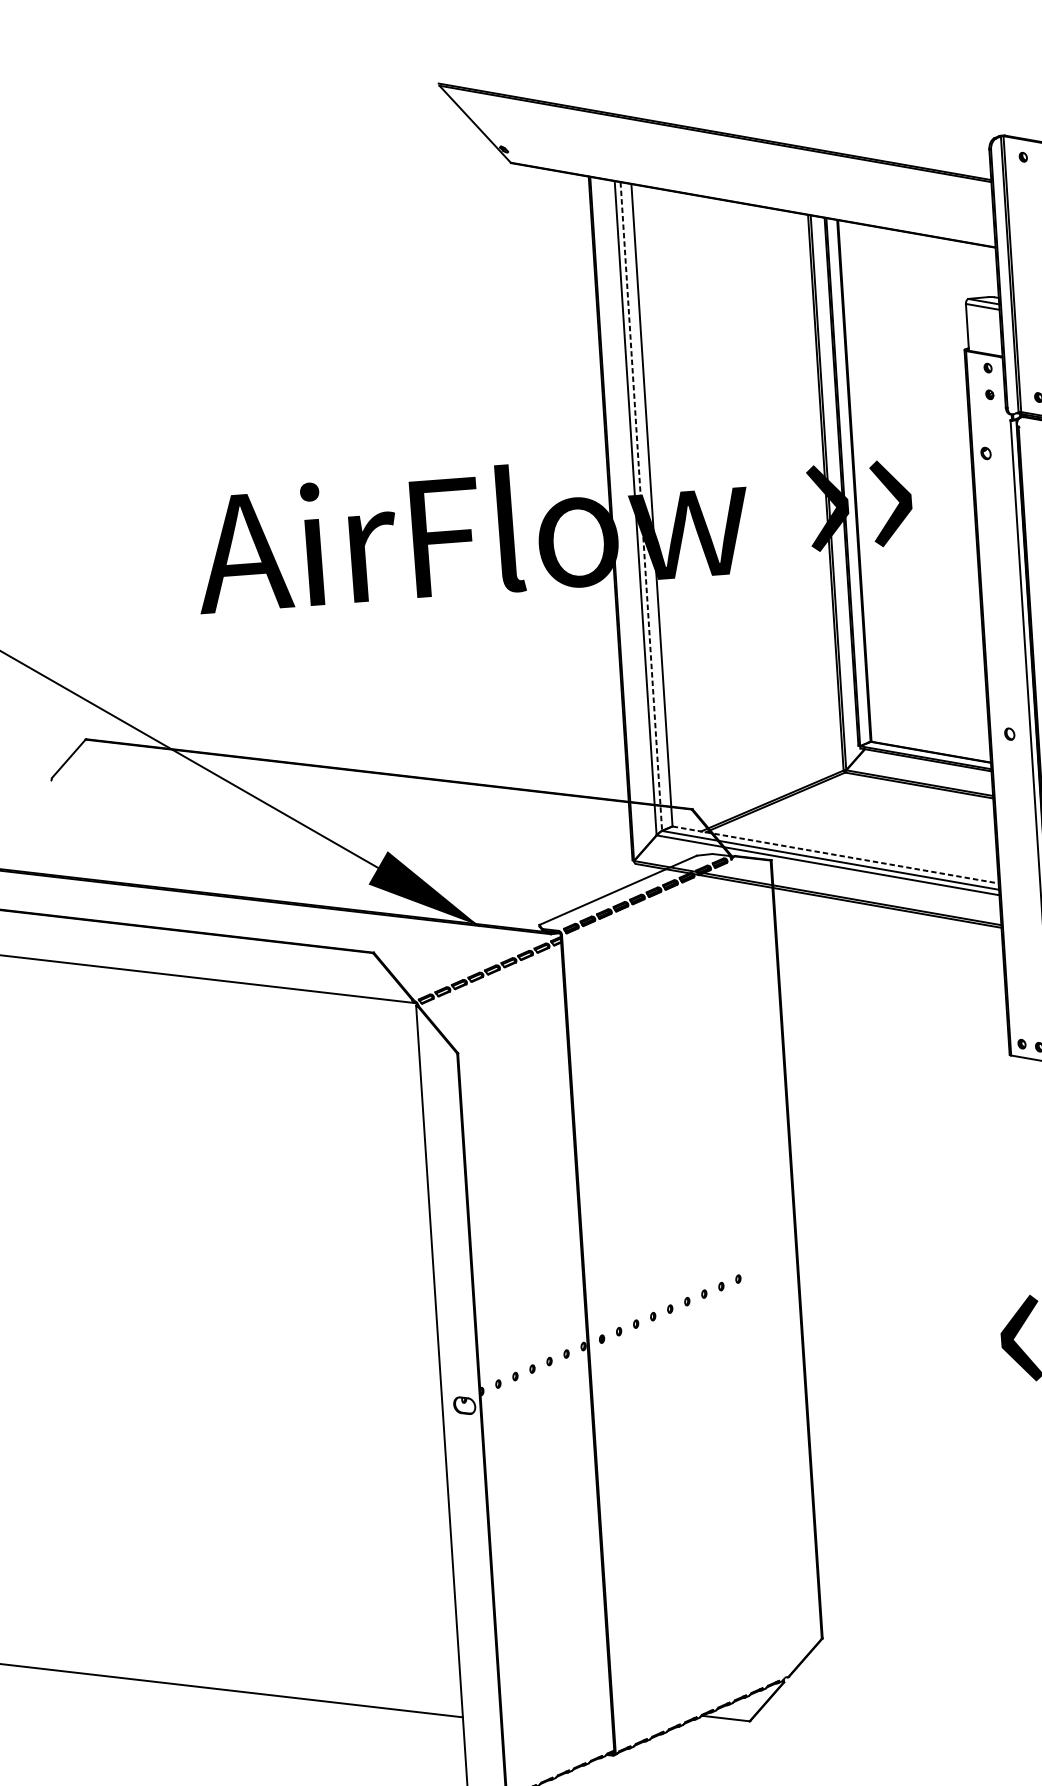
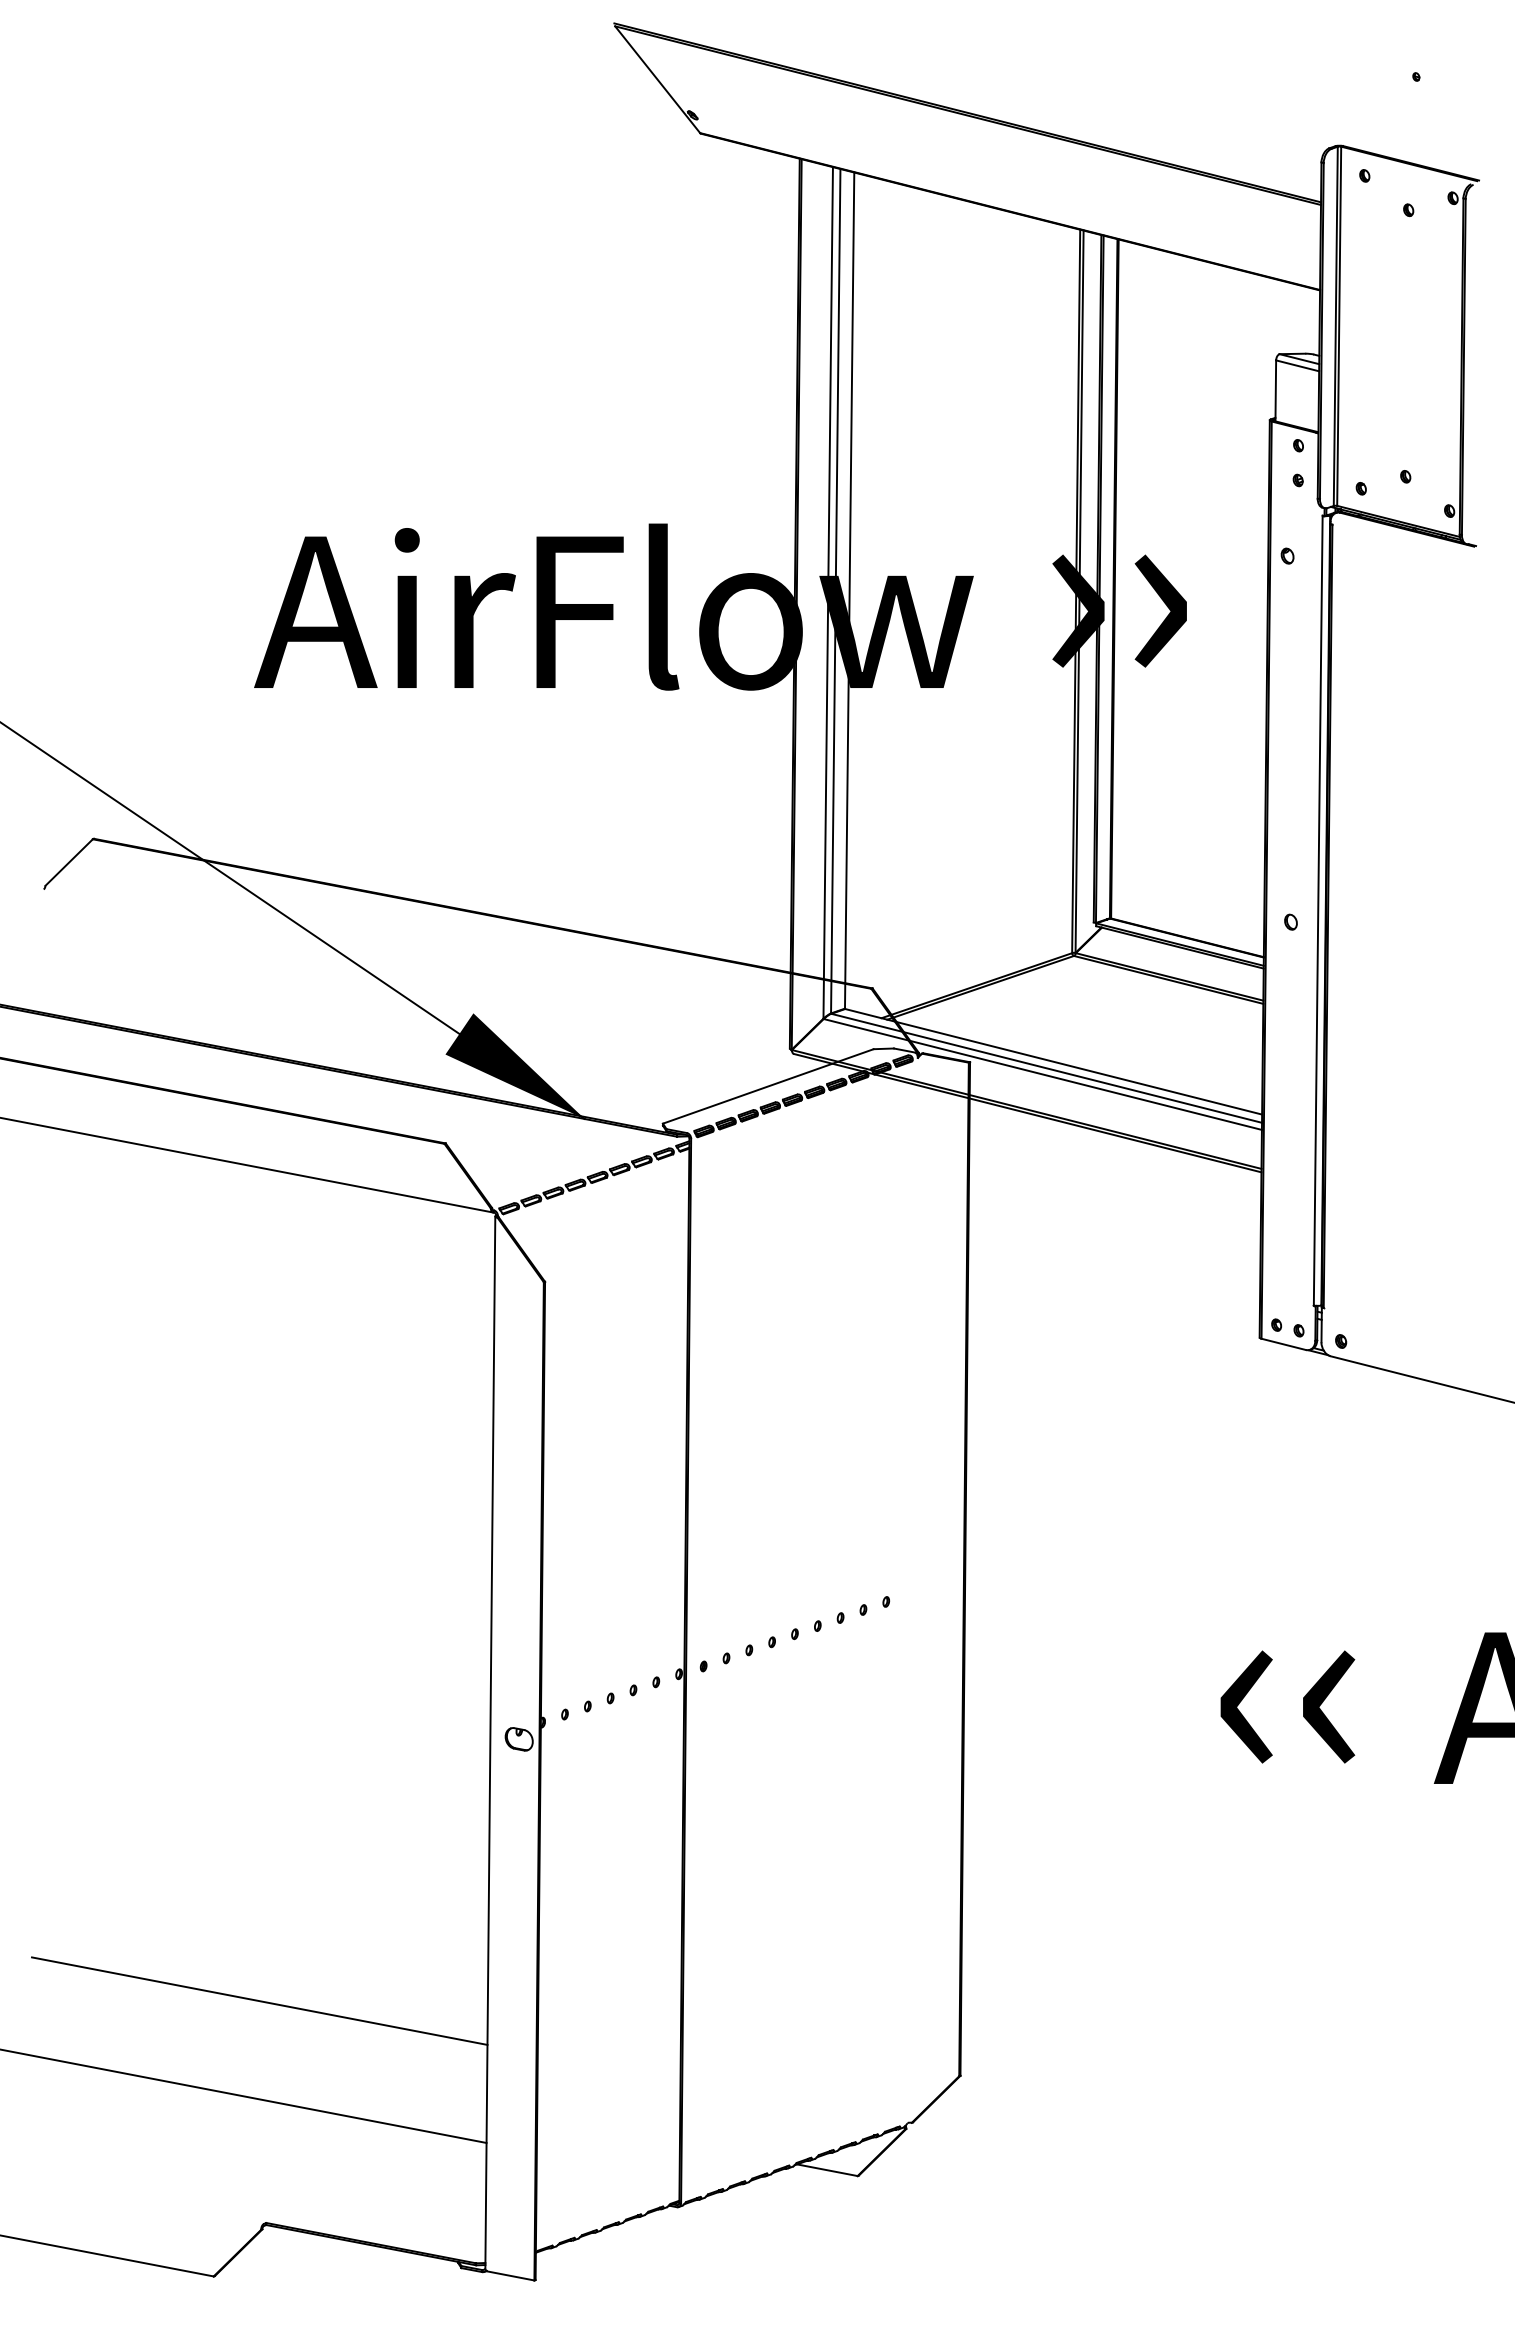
line: (641, 506) -> (835, 591), dashed -> solid
line: (835, 854) -> (1053, 1061), dashed -> solid
line: (280, 1621) -> (259, 2000), added

